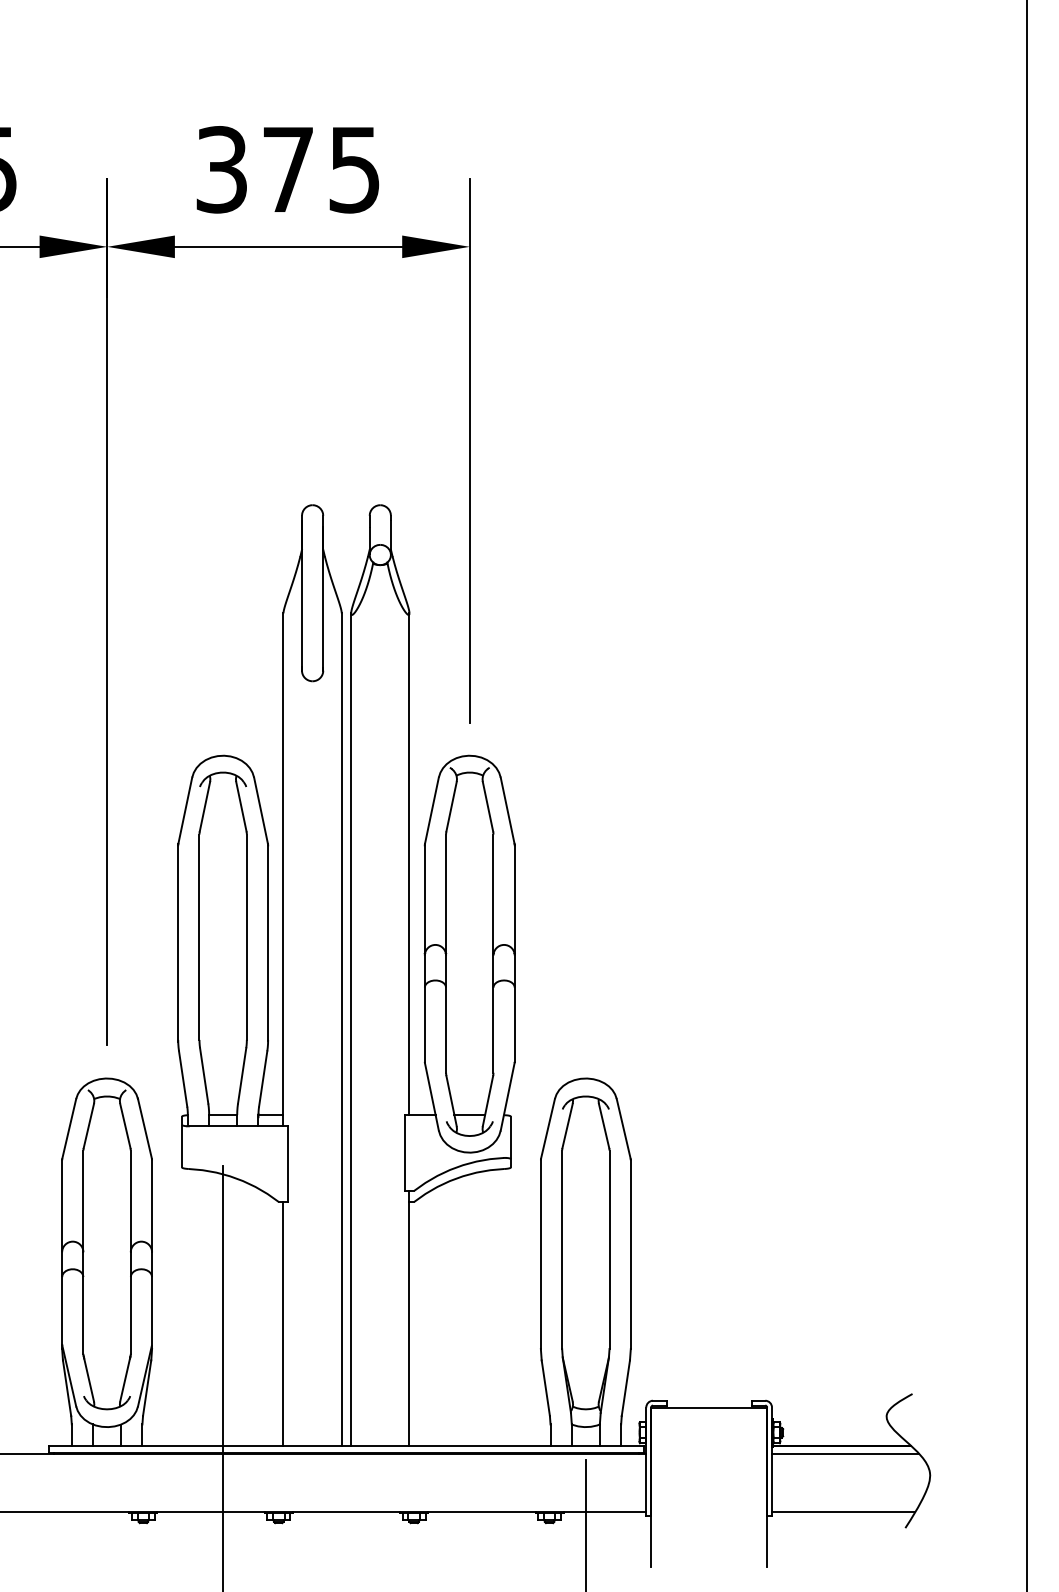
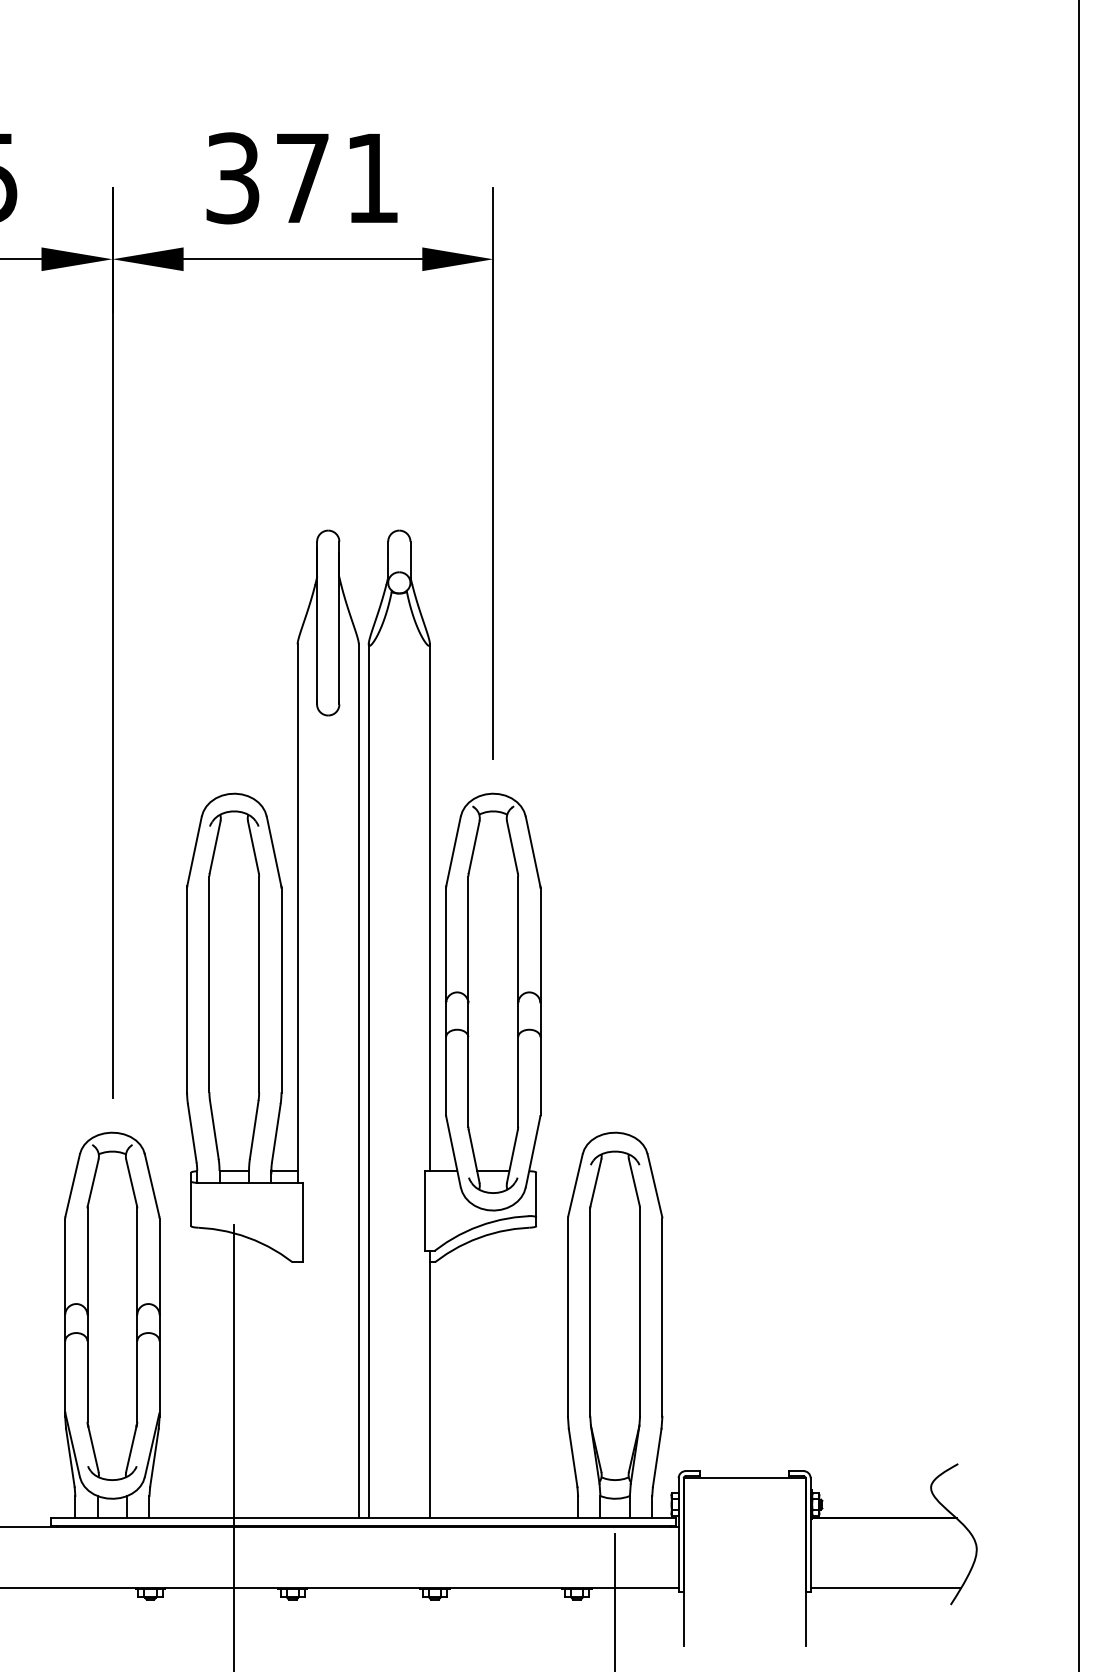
text: (354, 170) -> (372, 179), 375 -> 371
line: (283, 1323) -> (297, 1389), removed
line: (845, 1453) -> (887, 1526), removed

